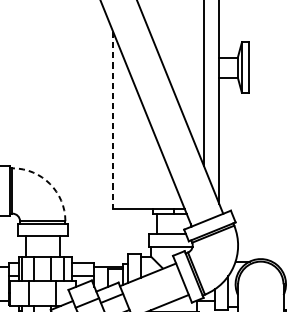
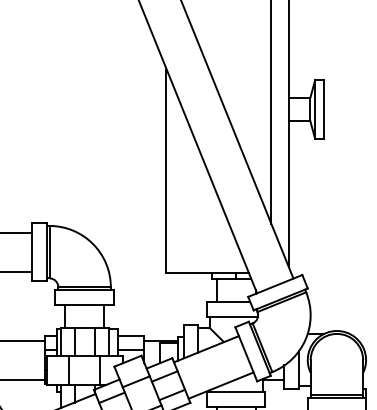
line: (113, 121) -> (166, 171), dashed -> solid
arc: (49, 183) -> (92, 243), dashed -> solid

